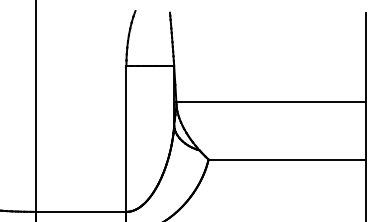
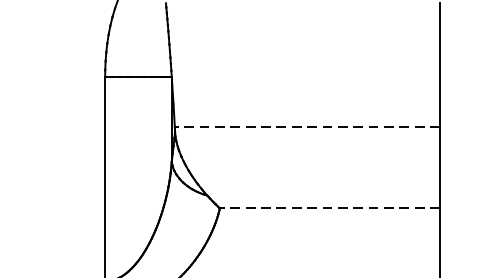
line: (271, 101) -> (307, 127), solid -> dashed
line: (287, 159) -> (330, 208), solid -> dashed

